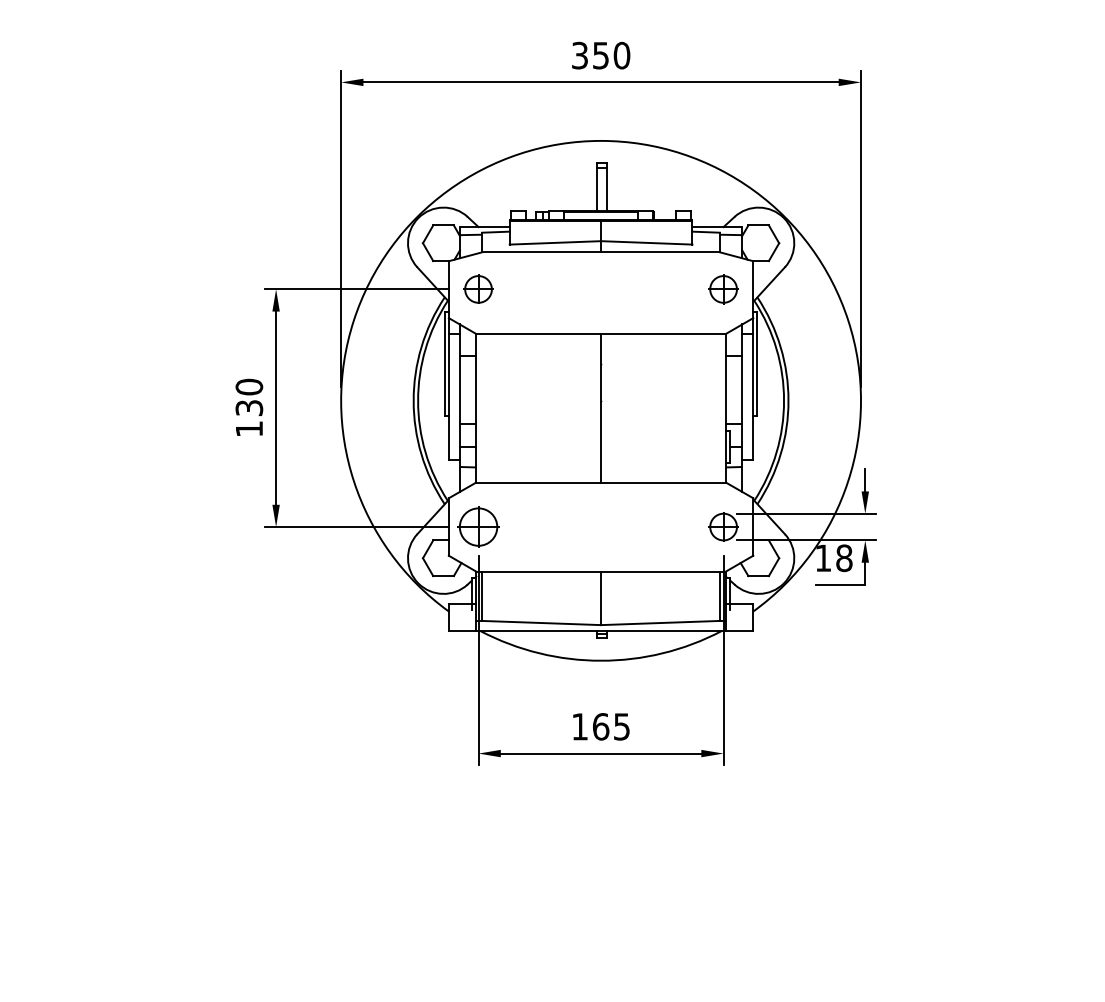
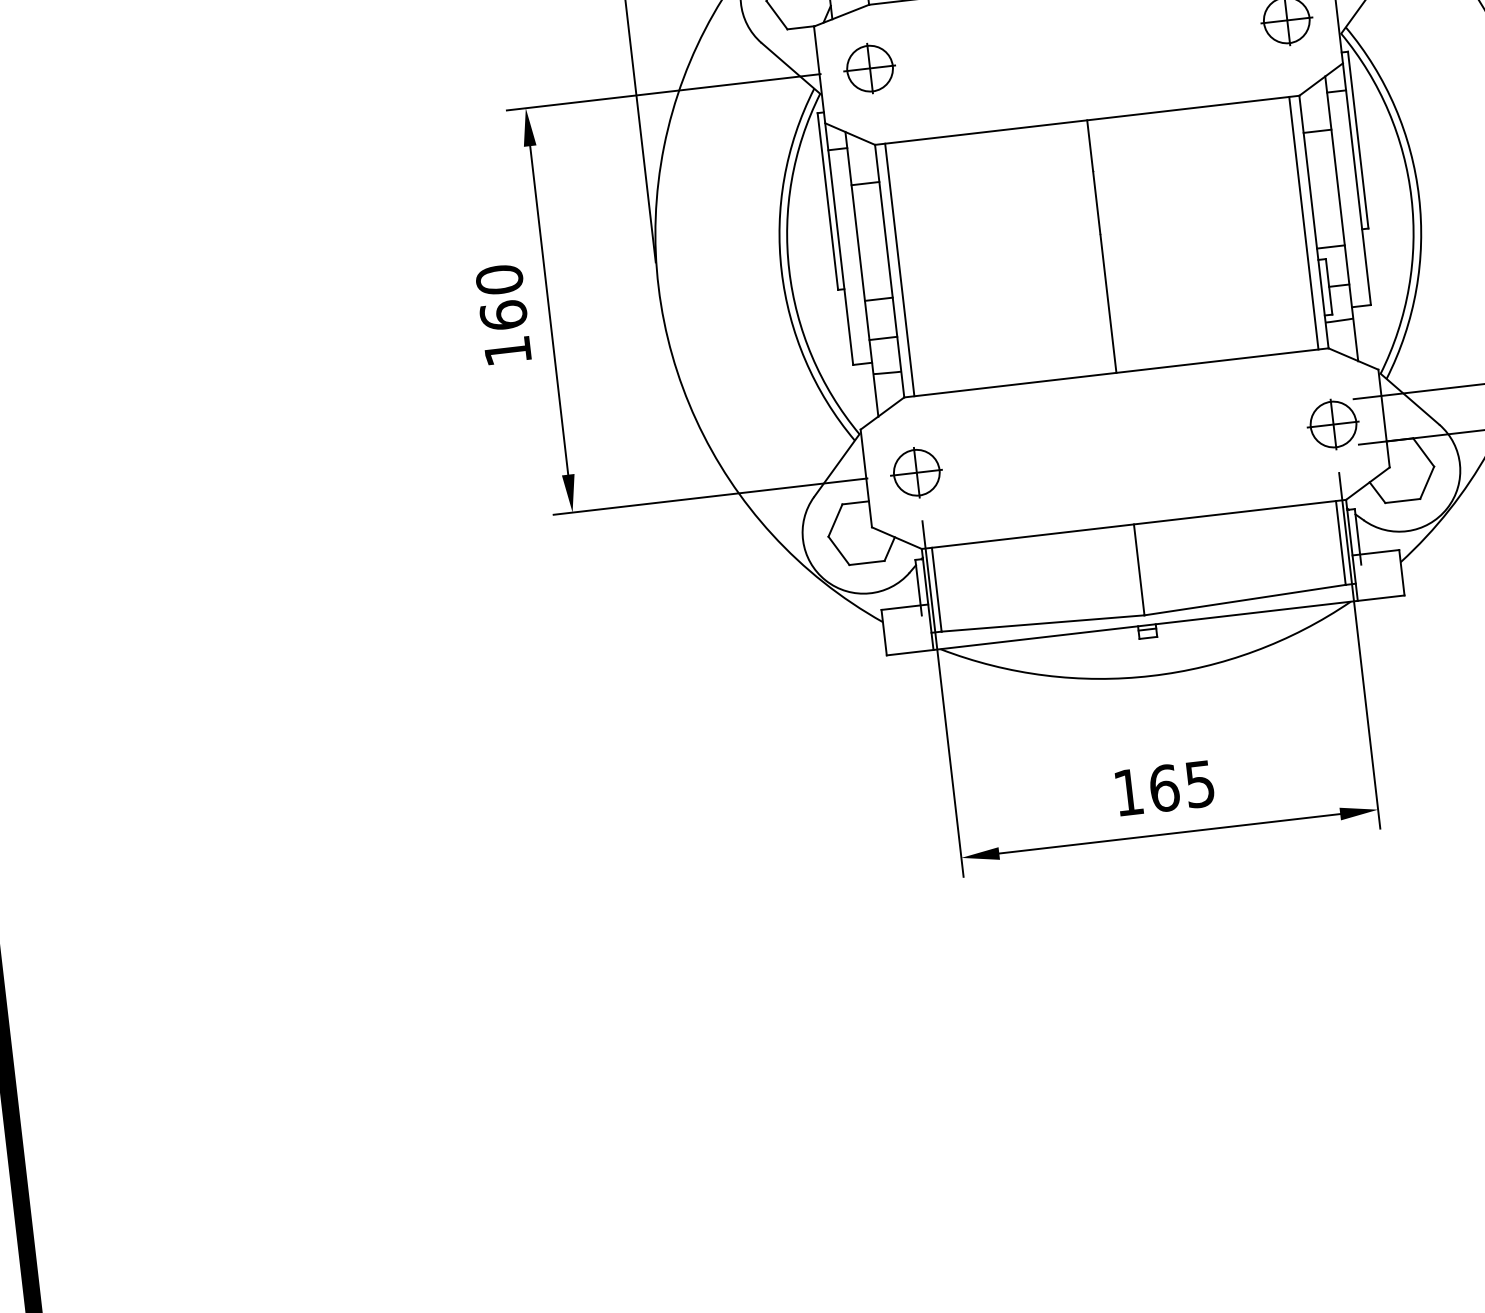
text: (249, 407) -> (503, 314), 130 -> 160
line: (482, 408) -> (900, 270), added
line: (719, 408) -> (1303, 223), added
part: (478, 526) -> (916, 471), size x0.71

